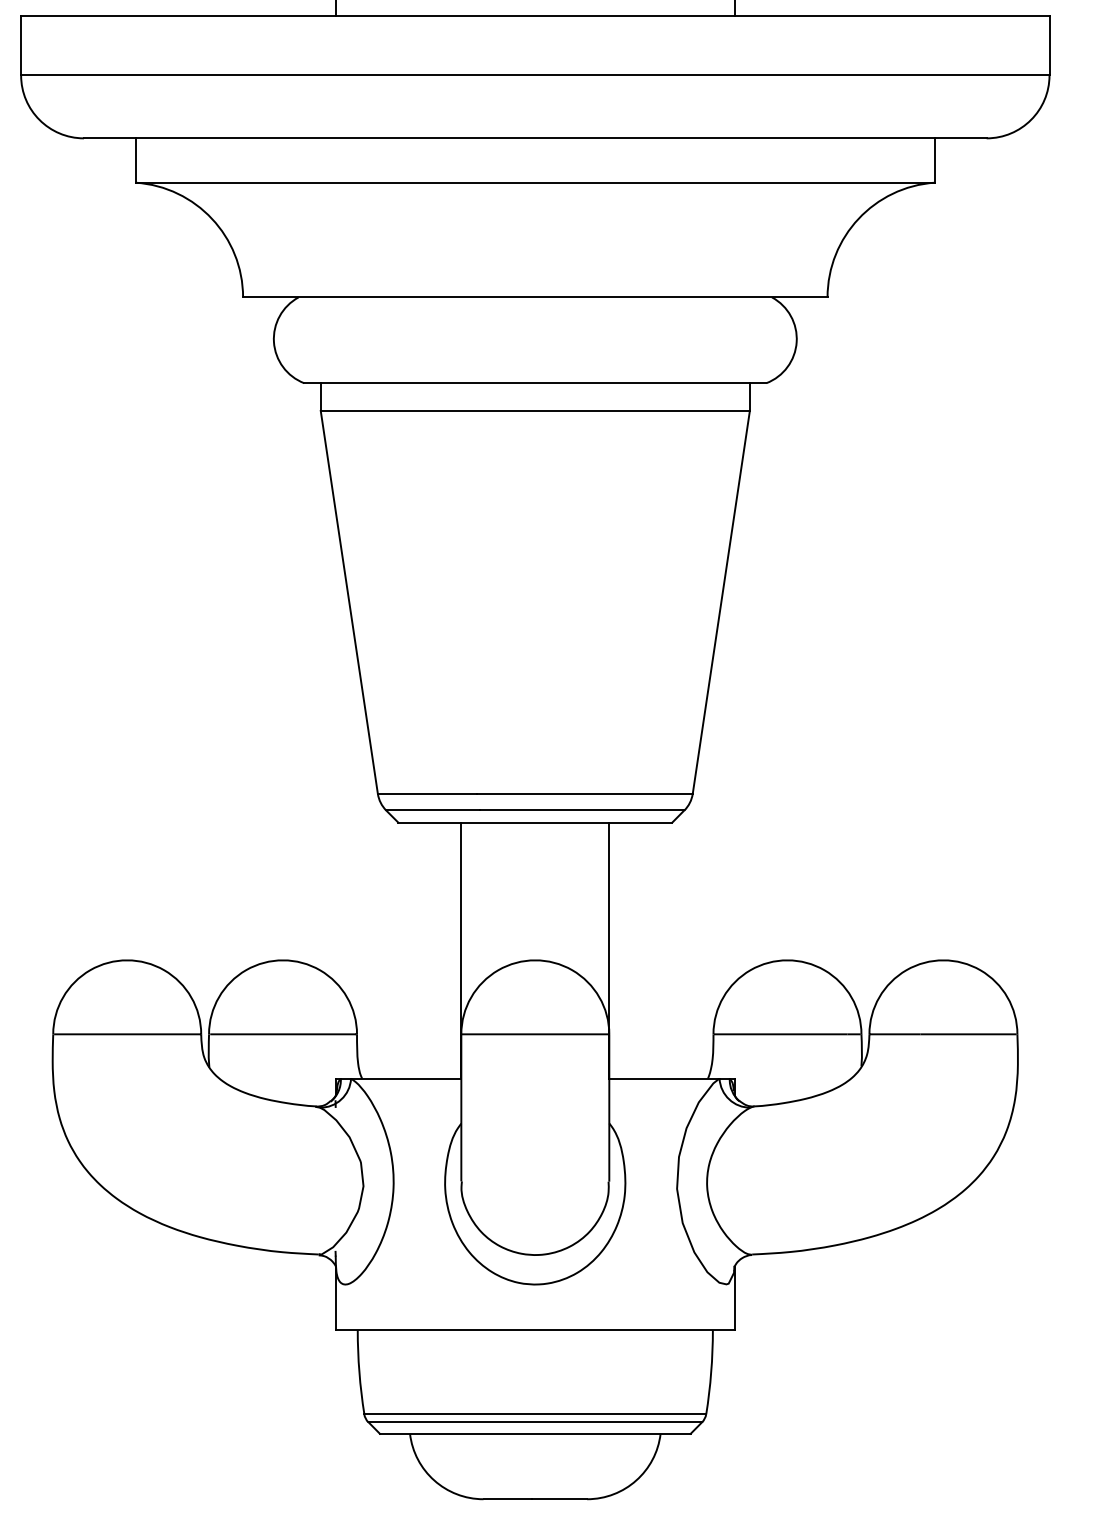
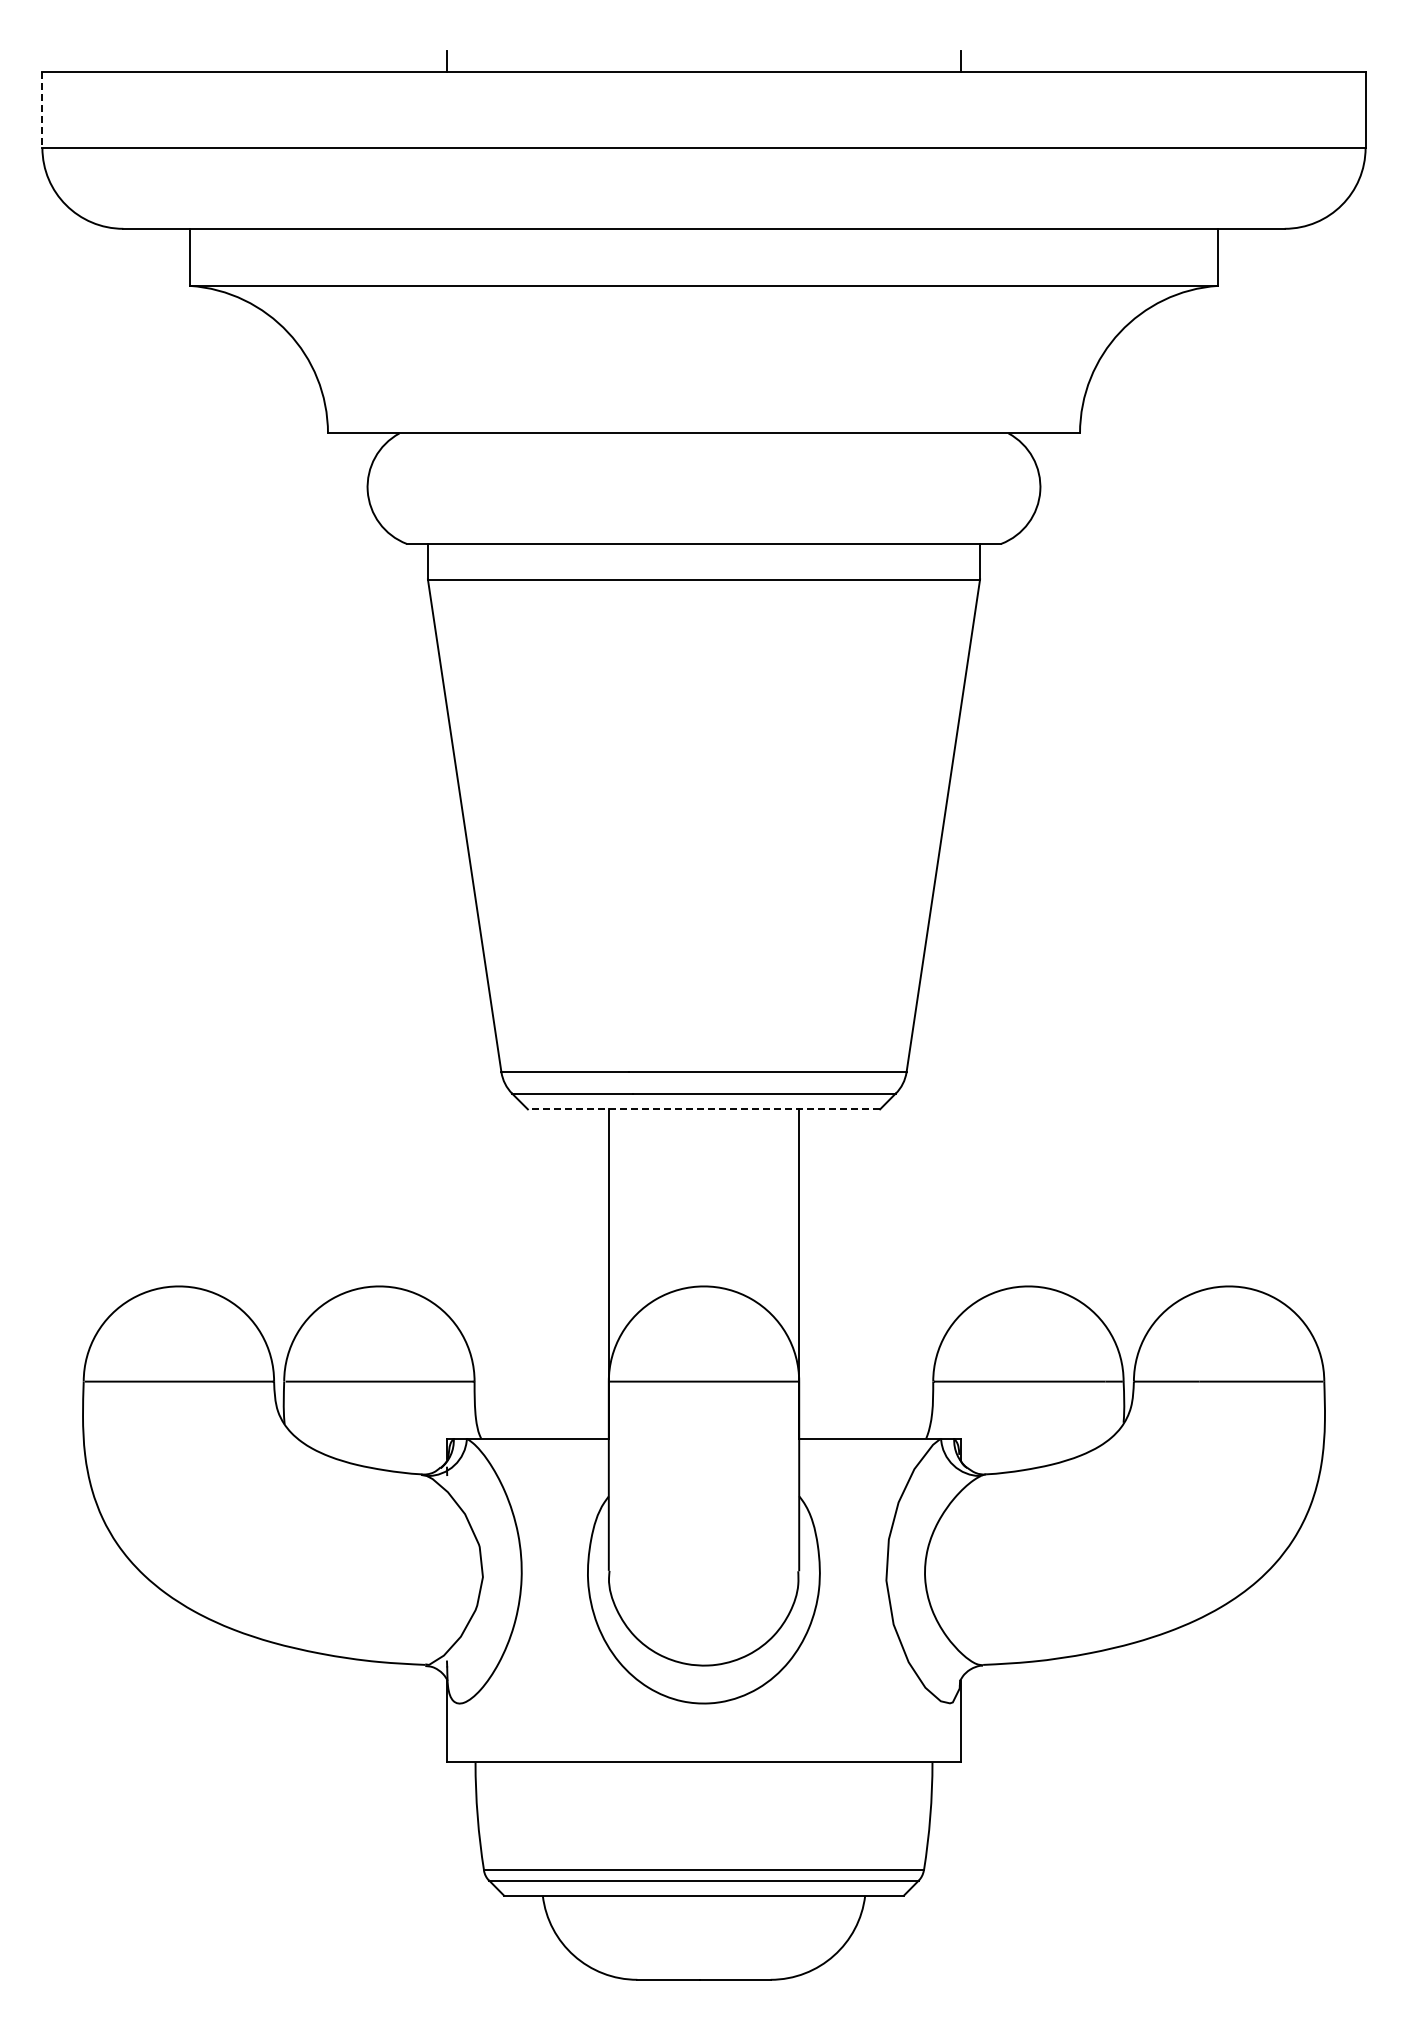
line: (21, 46) -> (42, 110), solid -> dashed
line: (534, 822) -> (703, 1109), solid -> dashed

